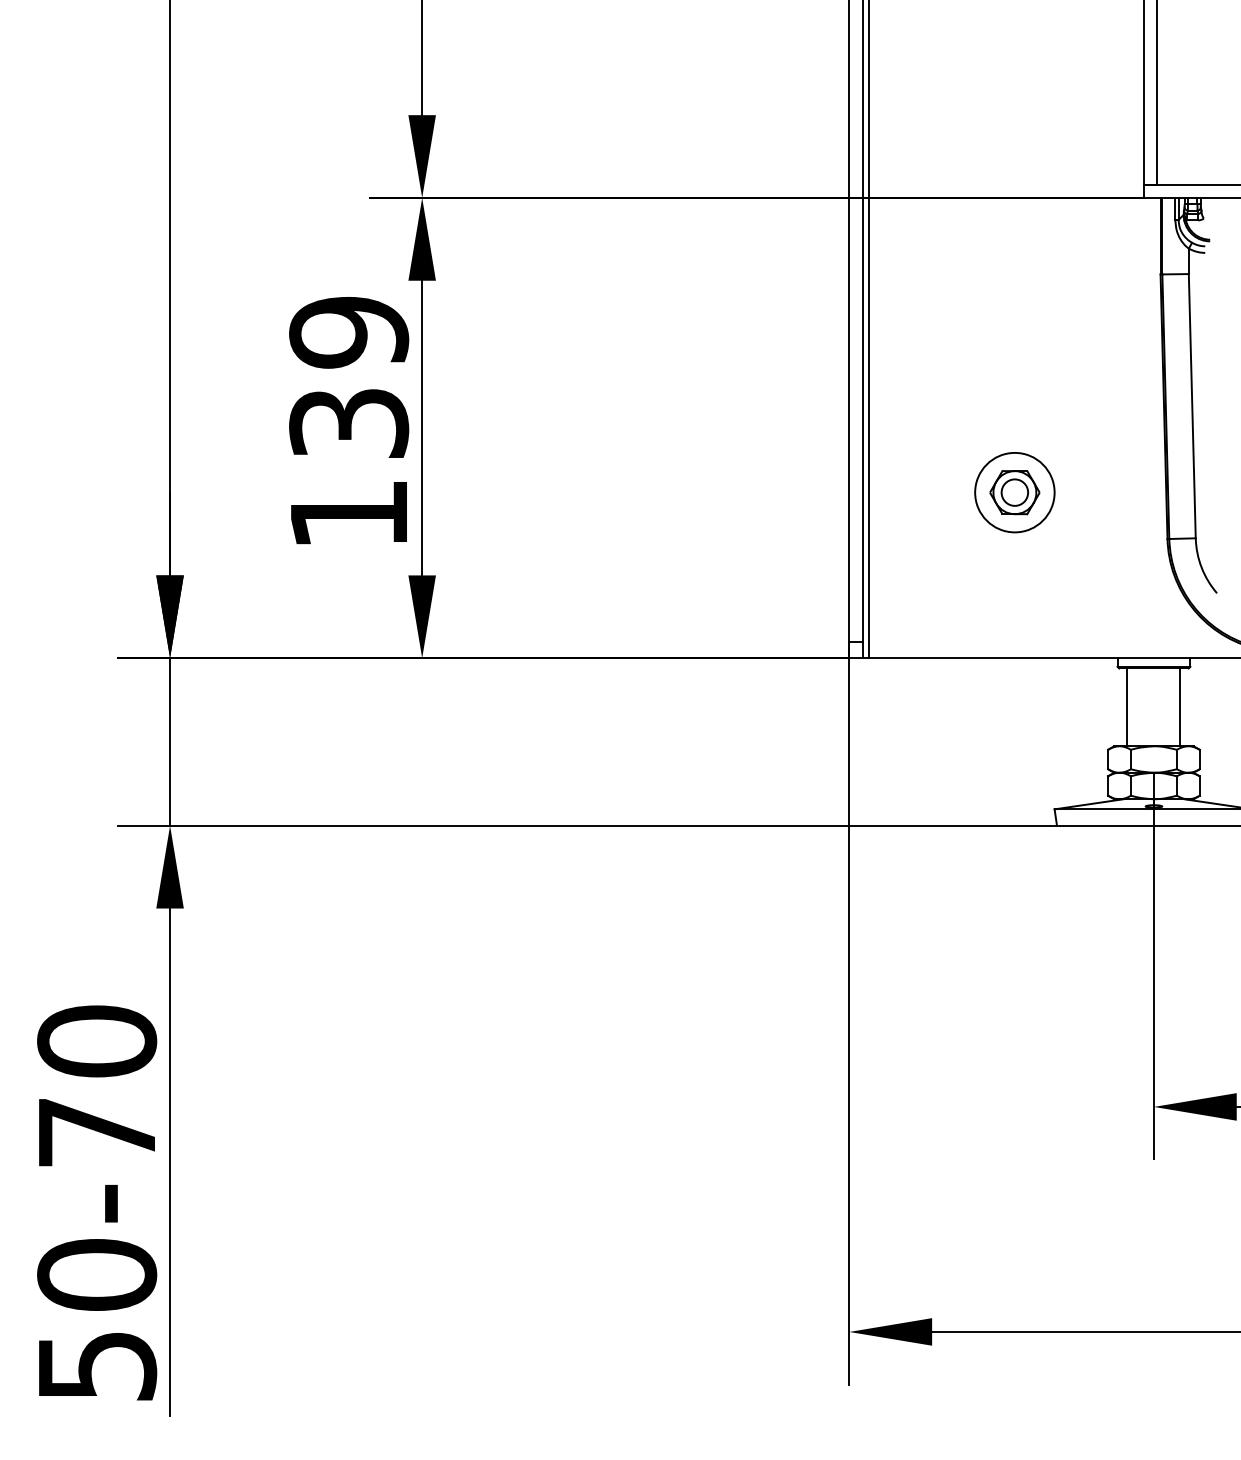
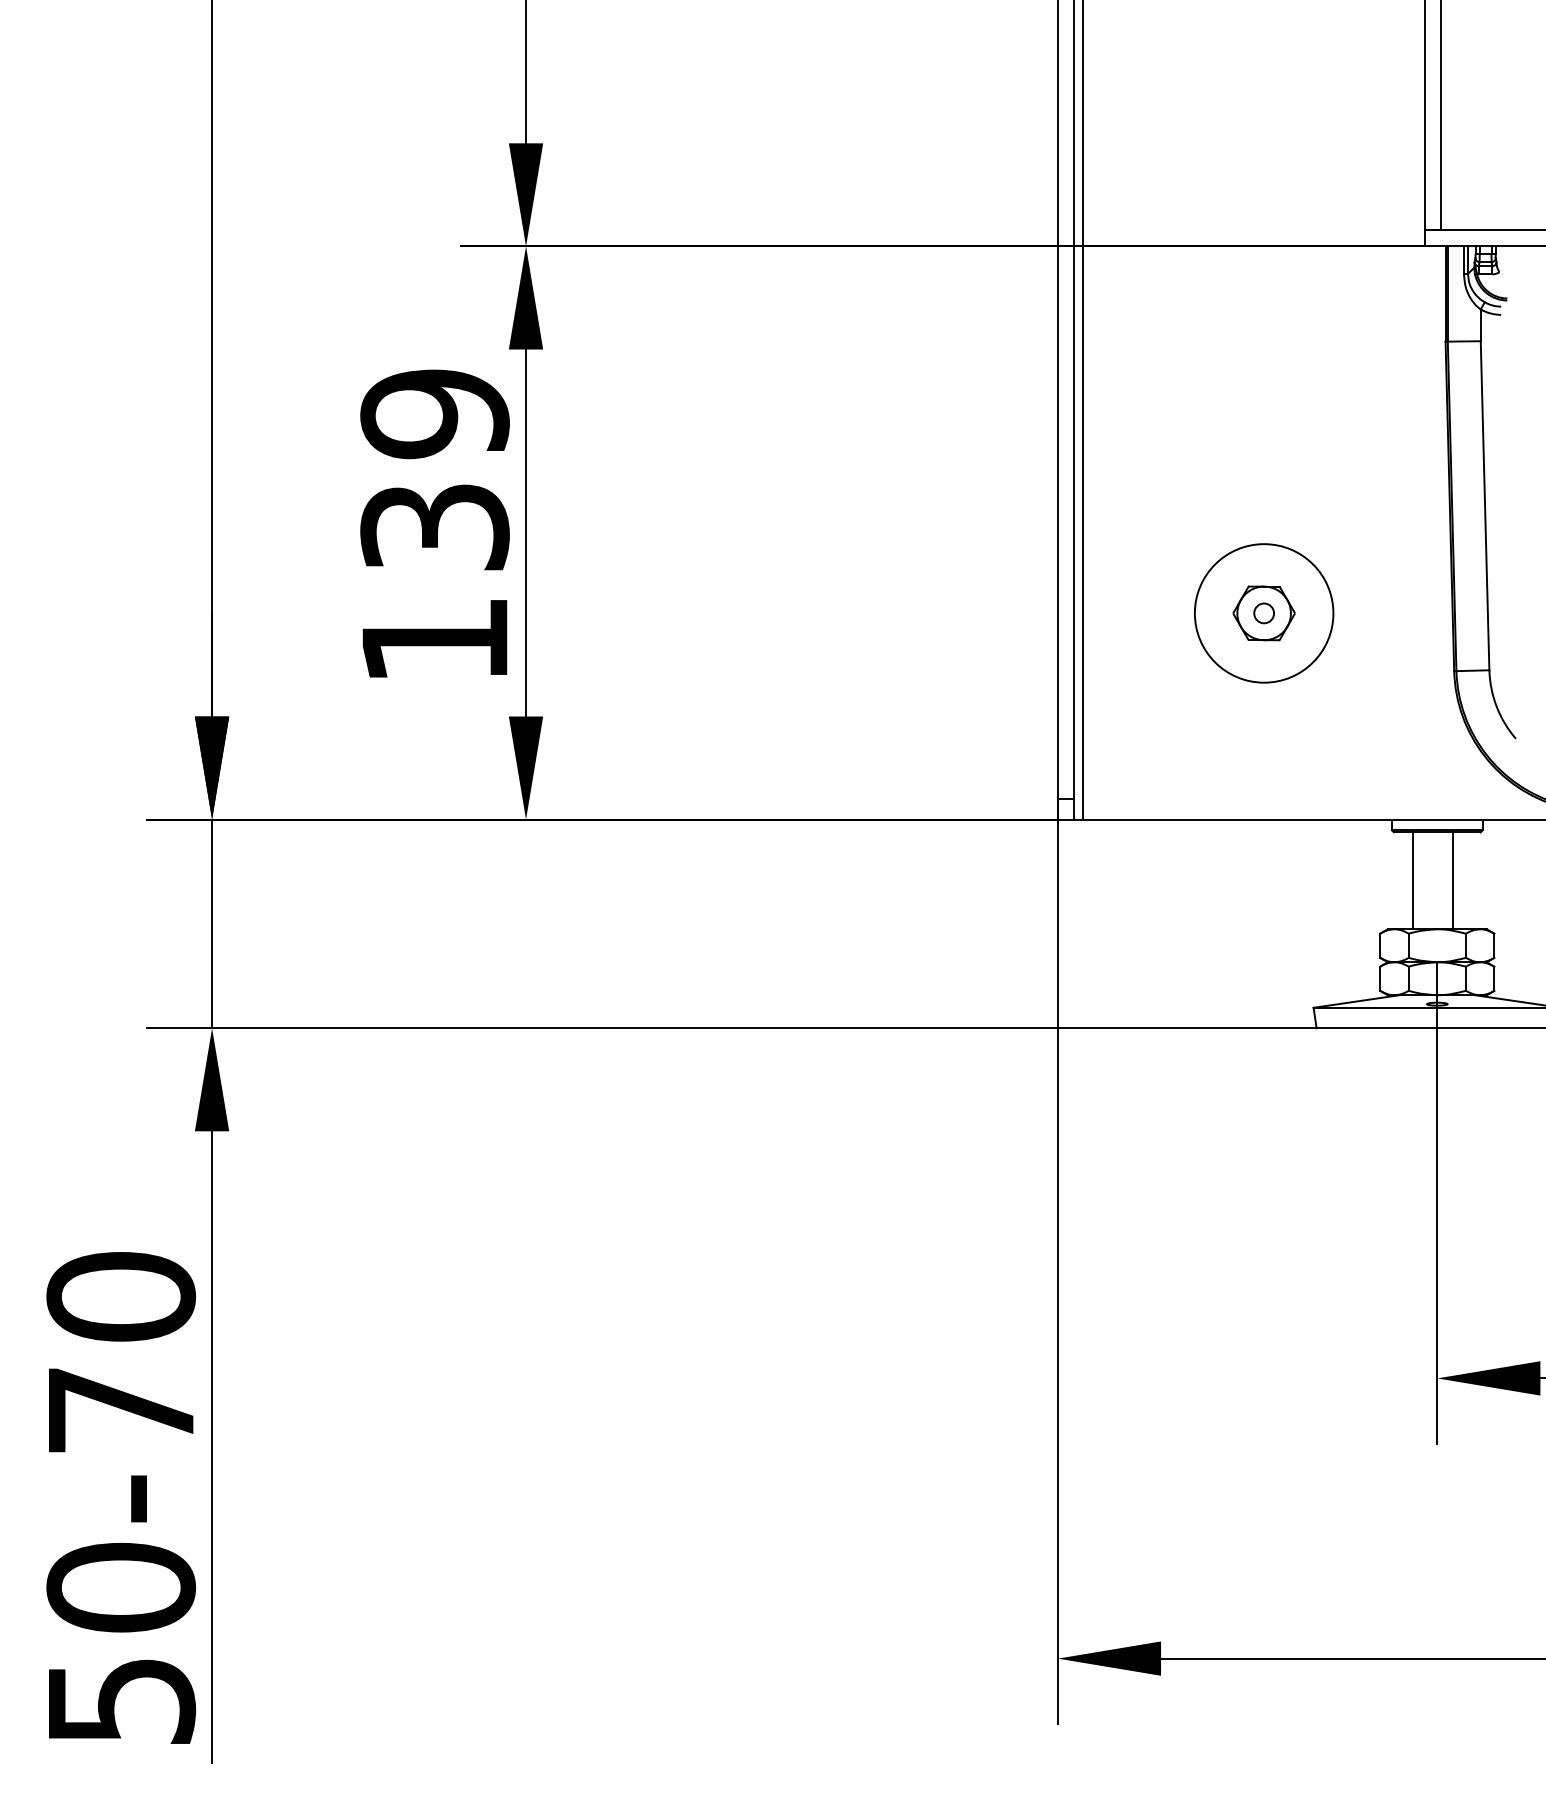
circle: (1014, 491) -> (1263, 612), size x0.6
circle: (1014, 491) -> (1263, 612), size x1.4
line: (1127, 707) -> (1453, 880), moved
line: (1180, 707) -> (1413, 880), moved

